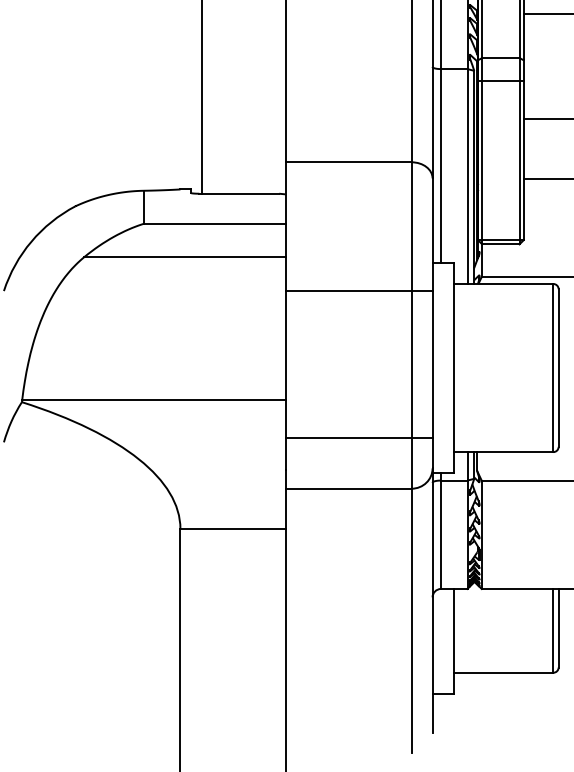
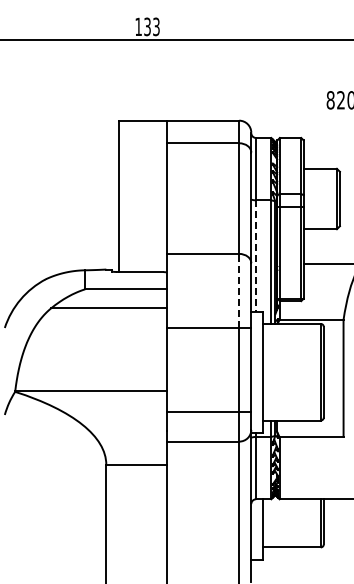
line: (441, 166) -> (256, 256), solid -> dashed
line: (412, 225) -> (239, 290), solid -> dashed

